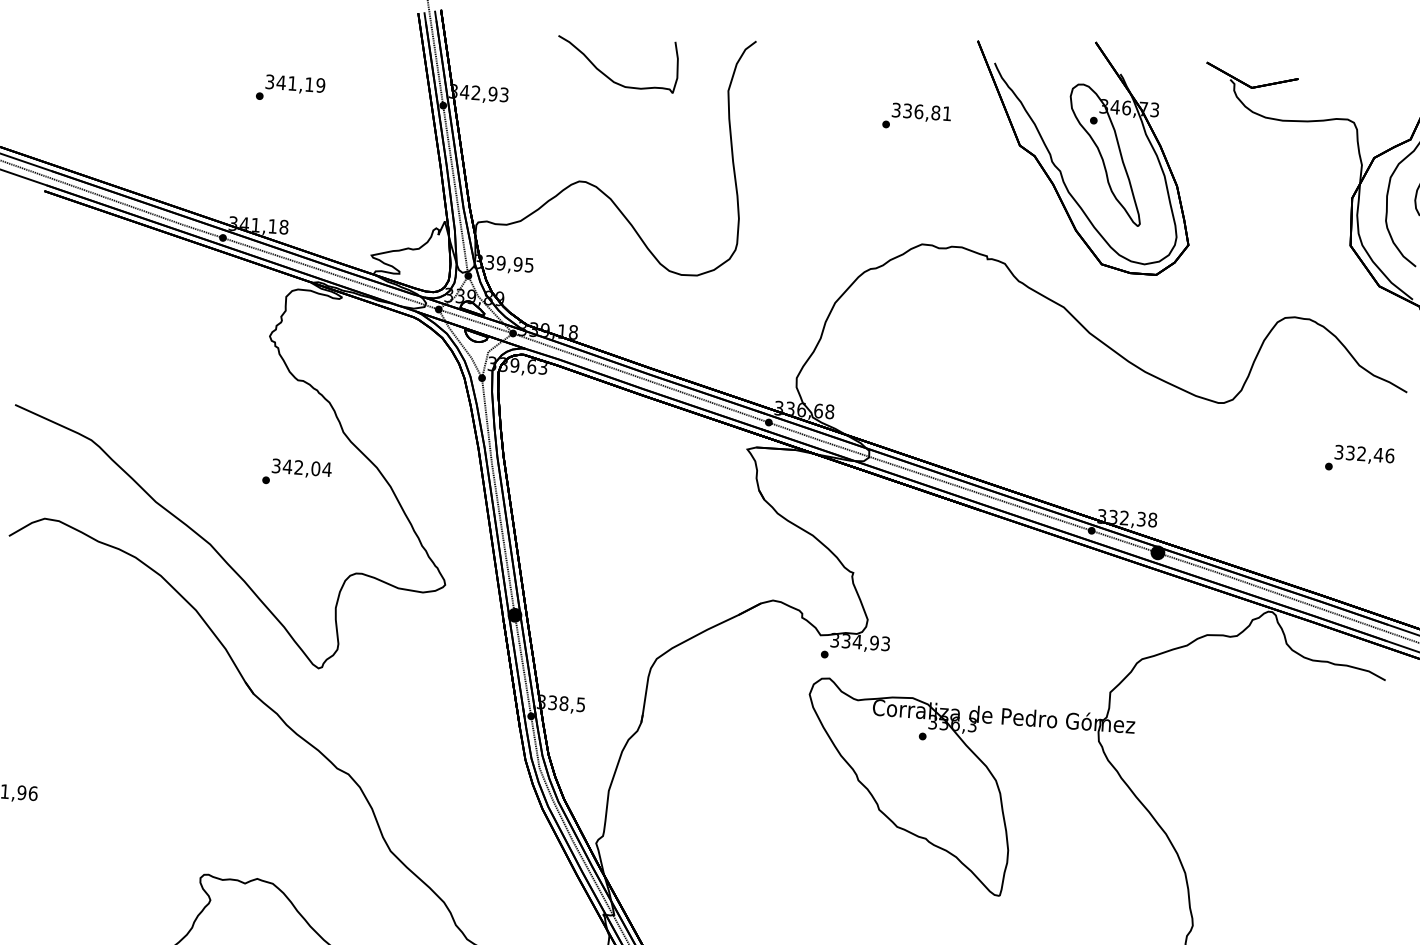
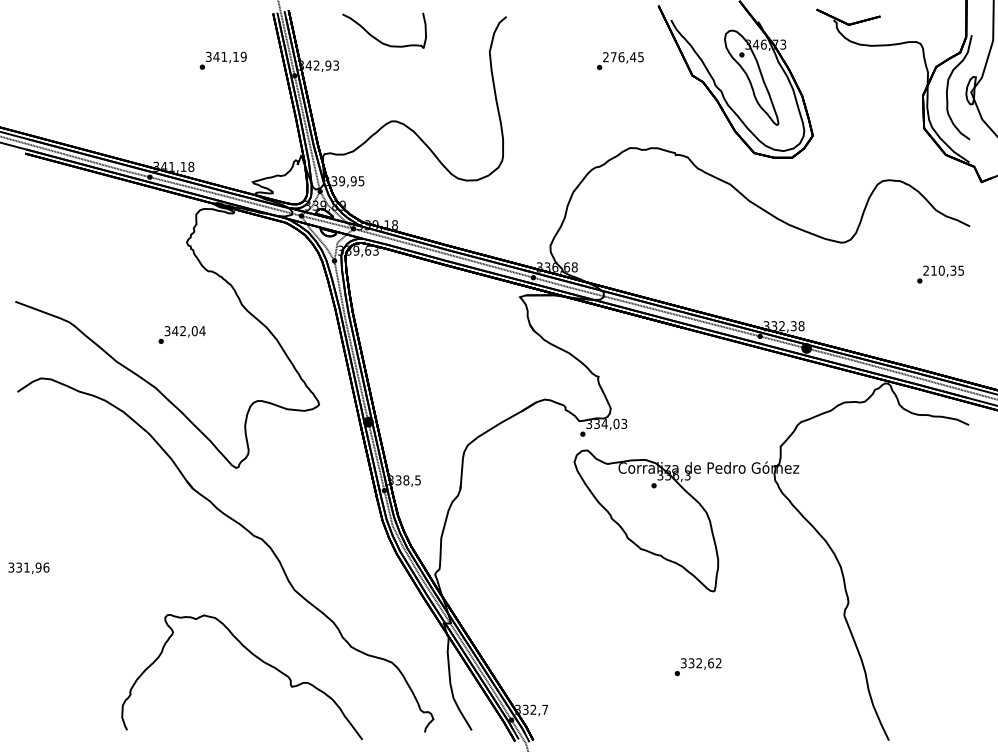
part: (606, 74) -> (377, 38), moved
text: (289, 88) -> (222, 60), moved
text: (921, 112) -> (623, 57), 336,81 -> 276,45
text: (1364, 453) -> (943, 270), 332,46 -> 210,35
text: (296, 472) -> (181, 334), moved
text: (874, 642) -> (616, 423), 334,93 -> 334,03

